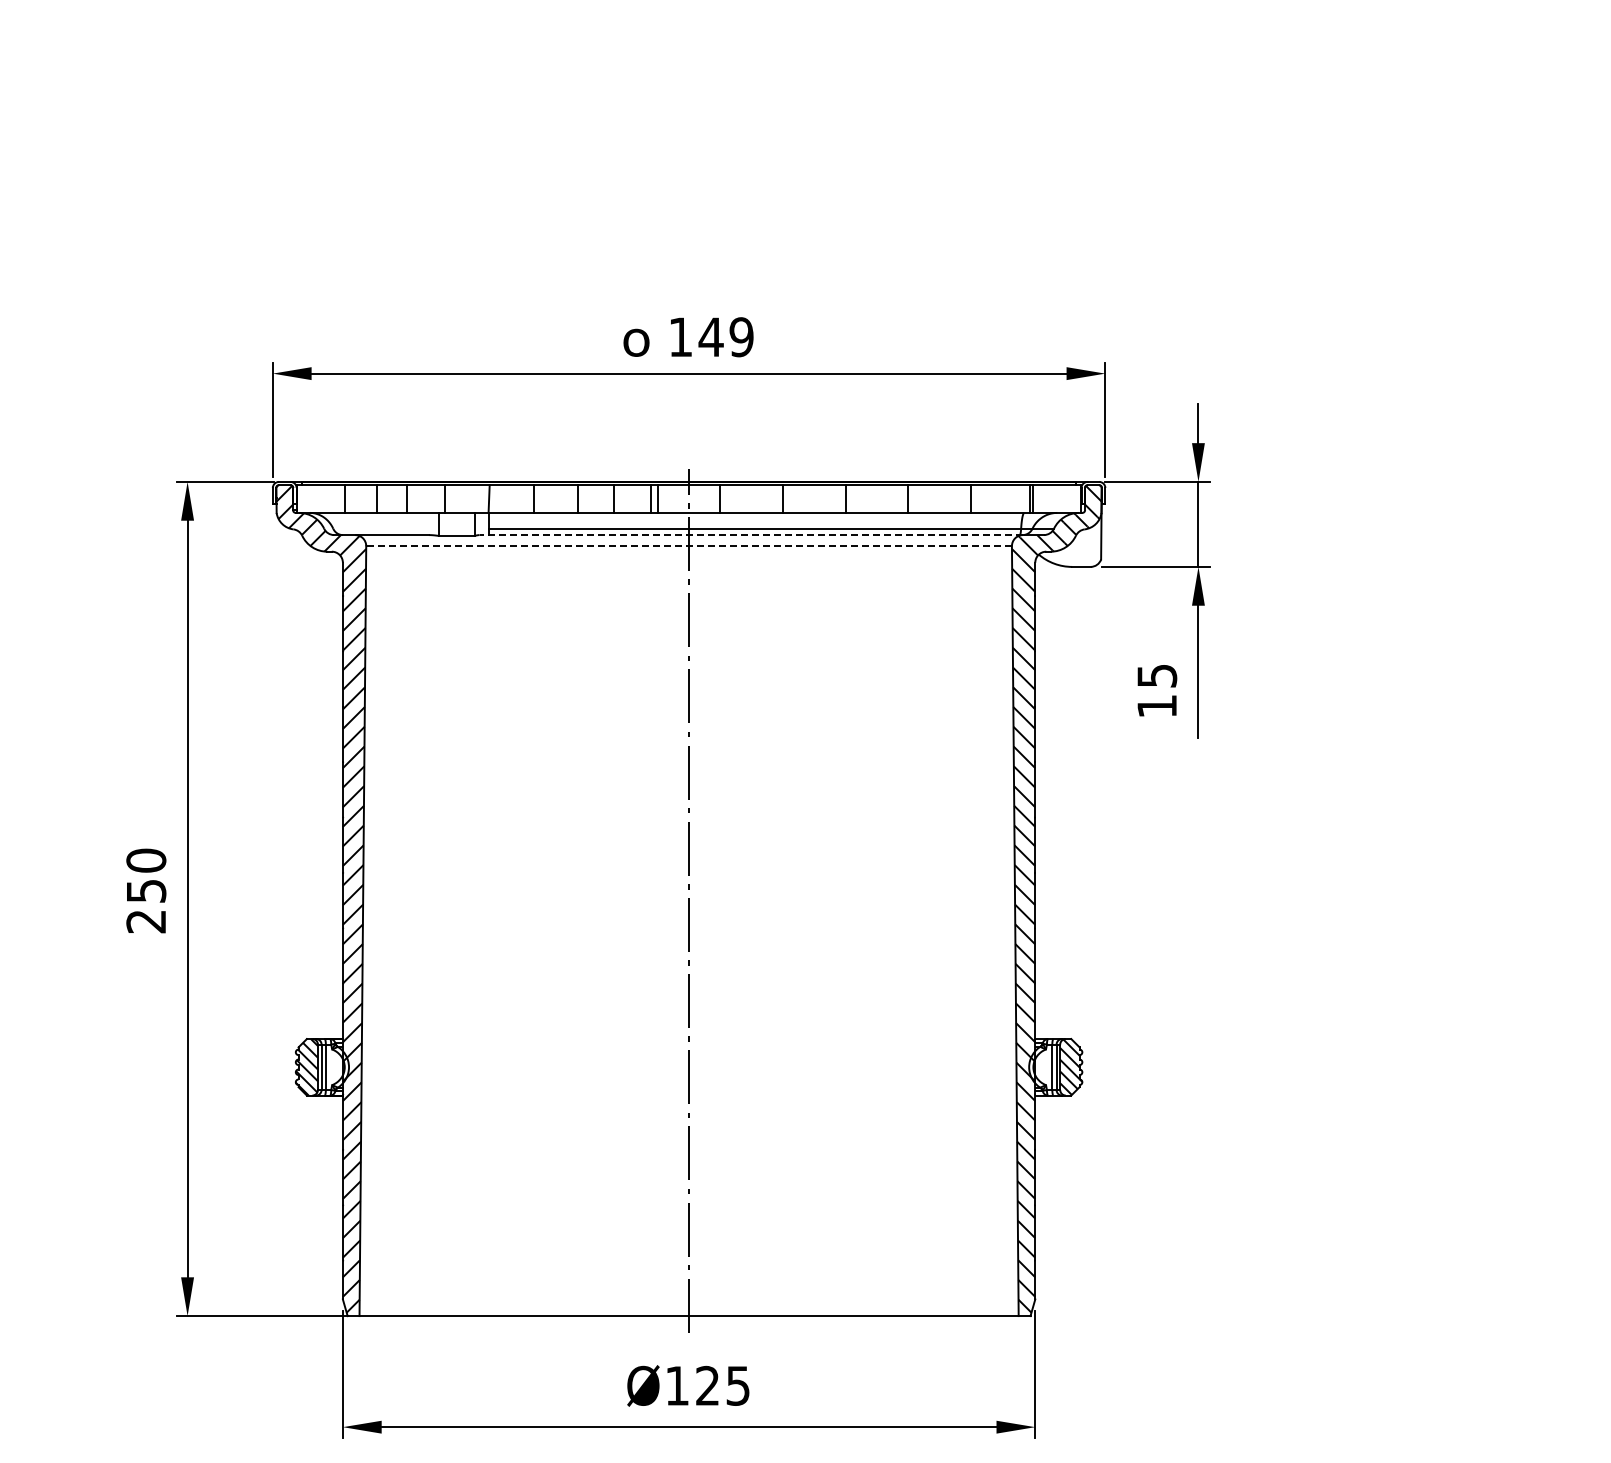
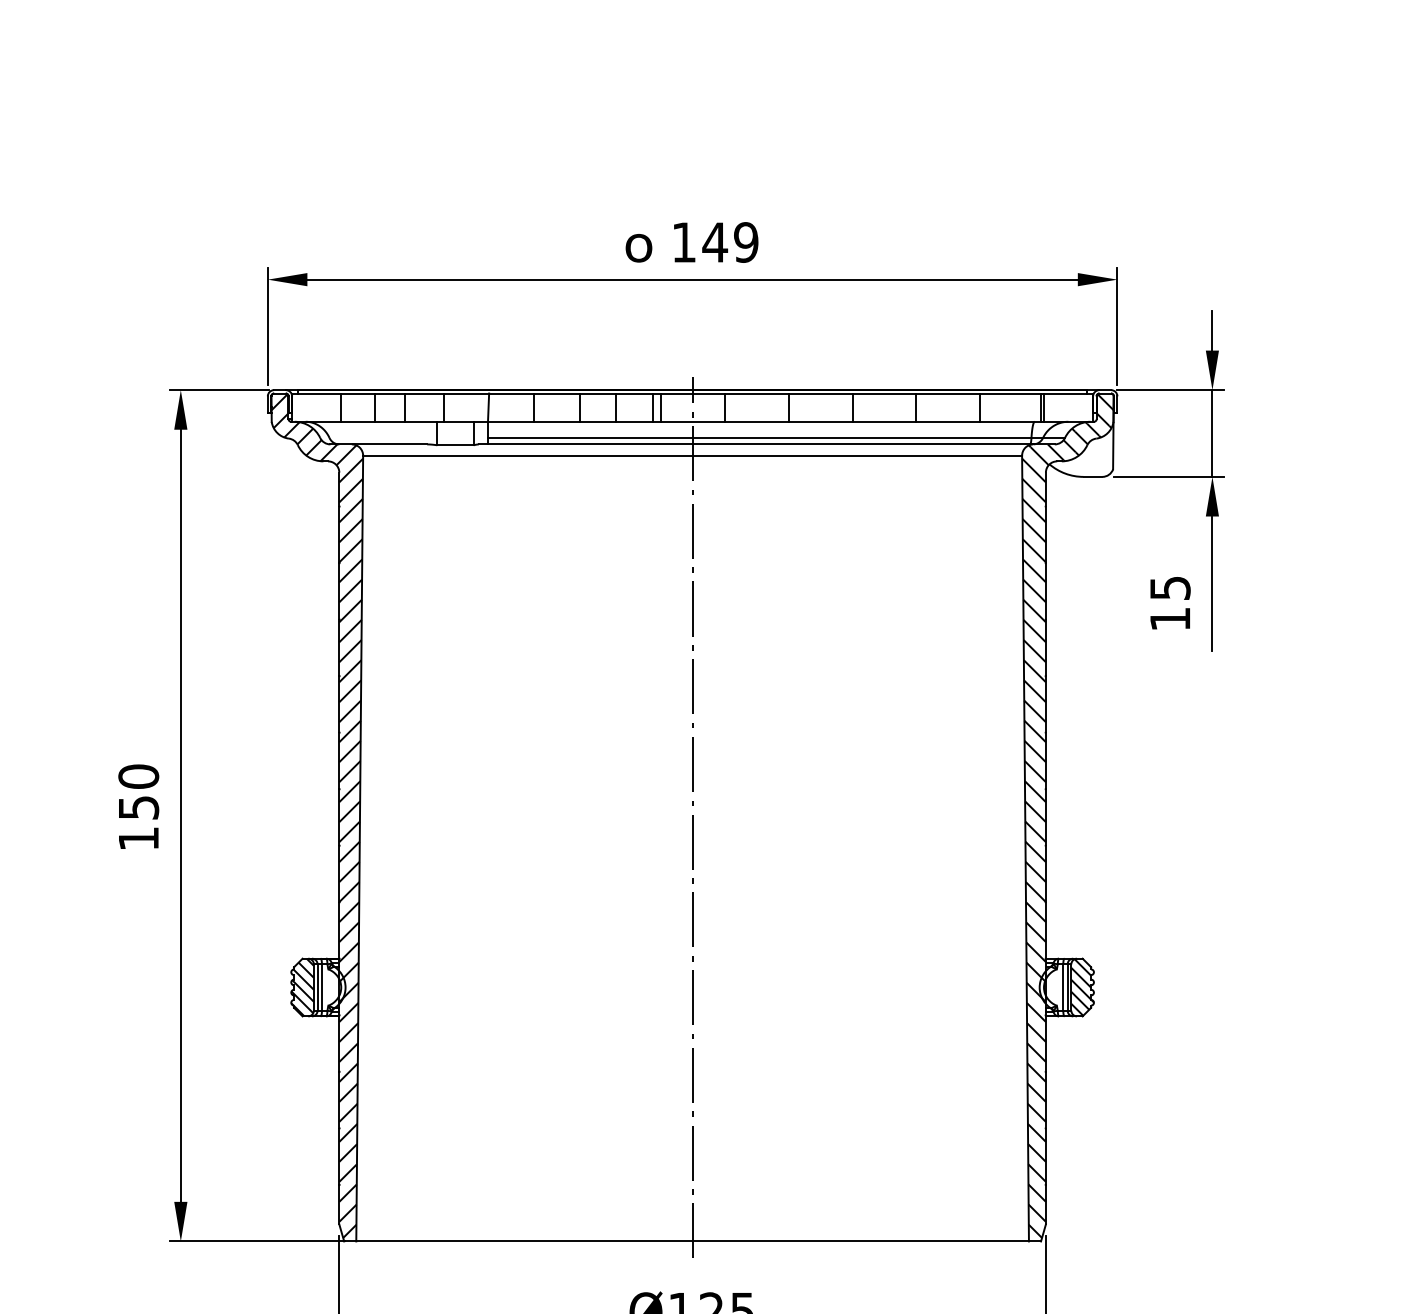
line: (751, 535) -> (756, 444), dashed -> solid
line: (689, 546) -> (693, 456), dashed -> solid
text: (145, 921) -> (137, 838), 250 -> 150

